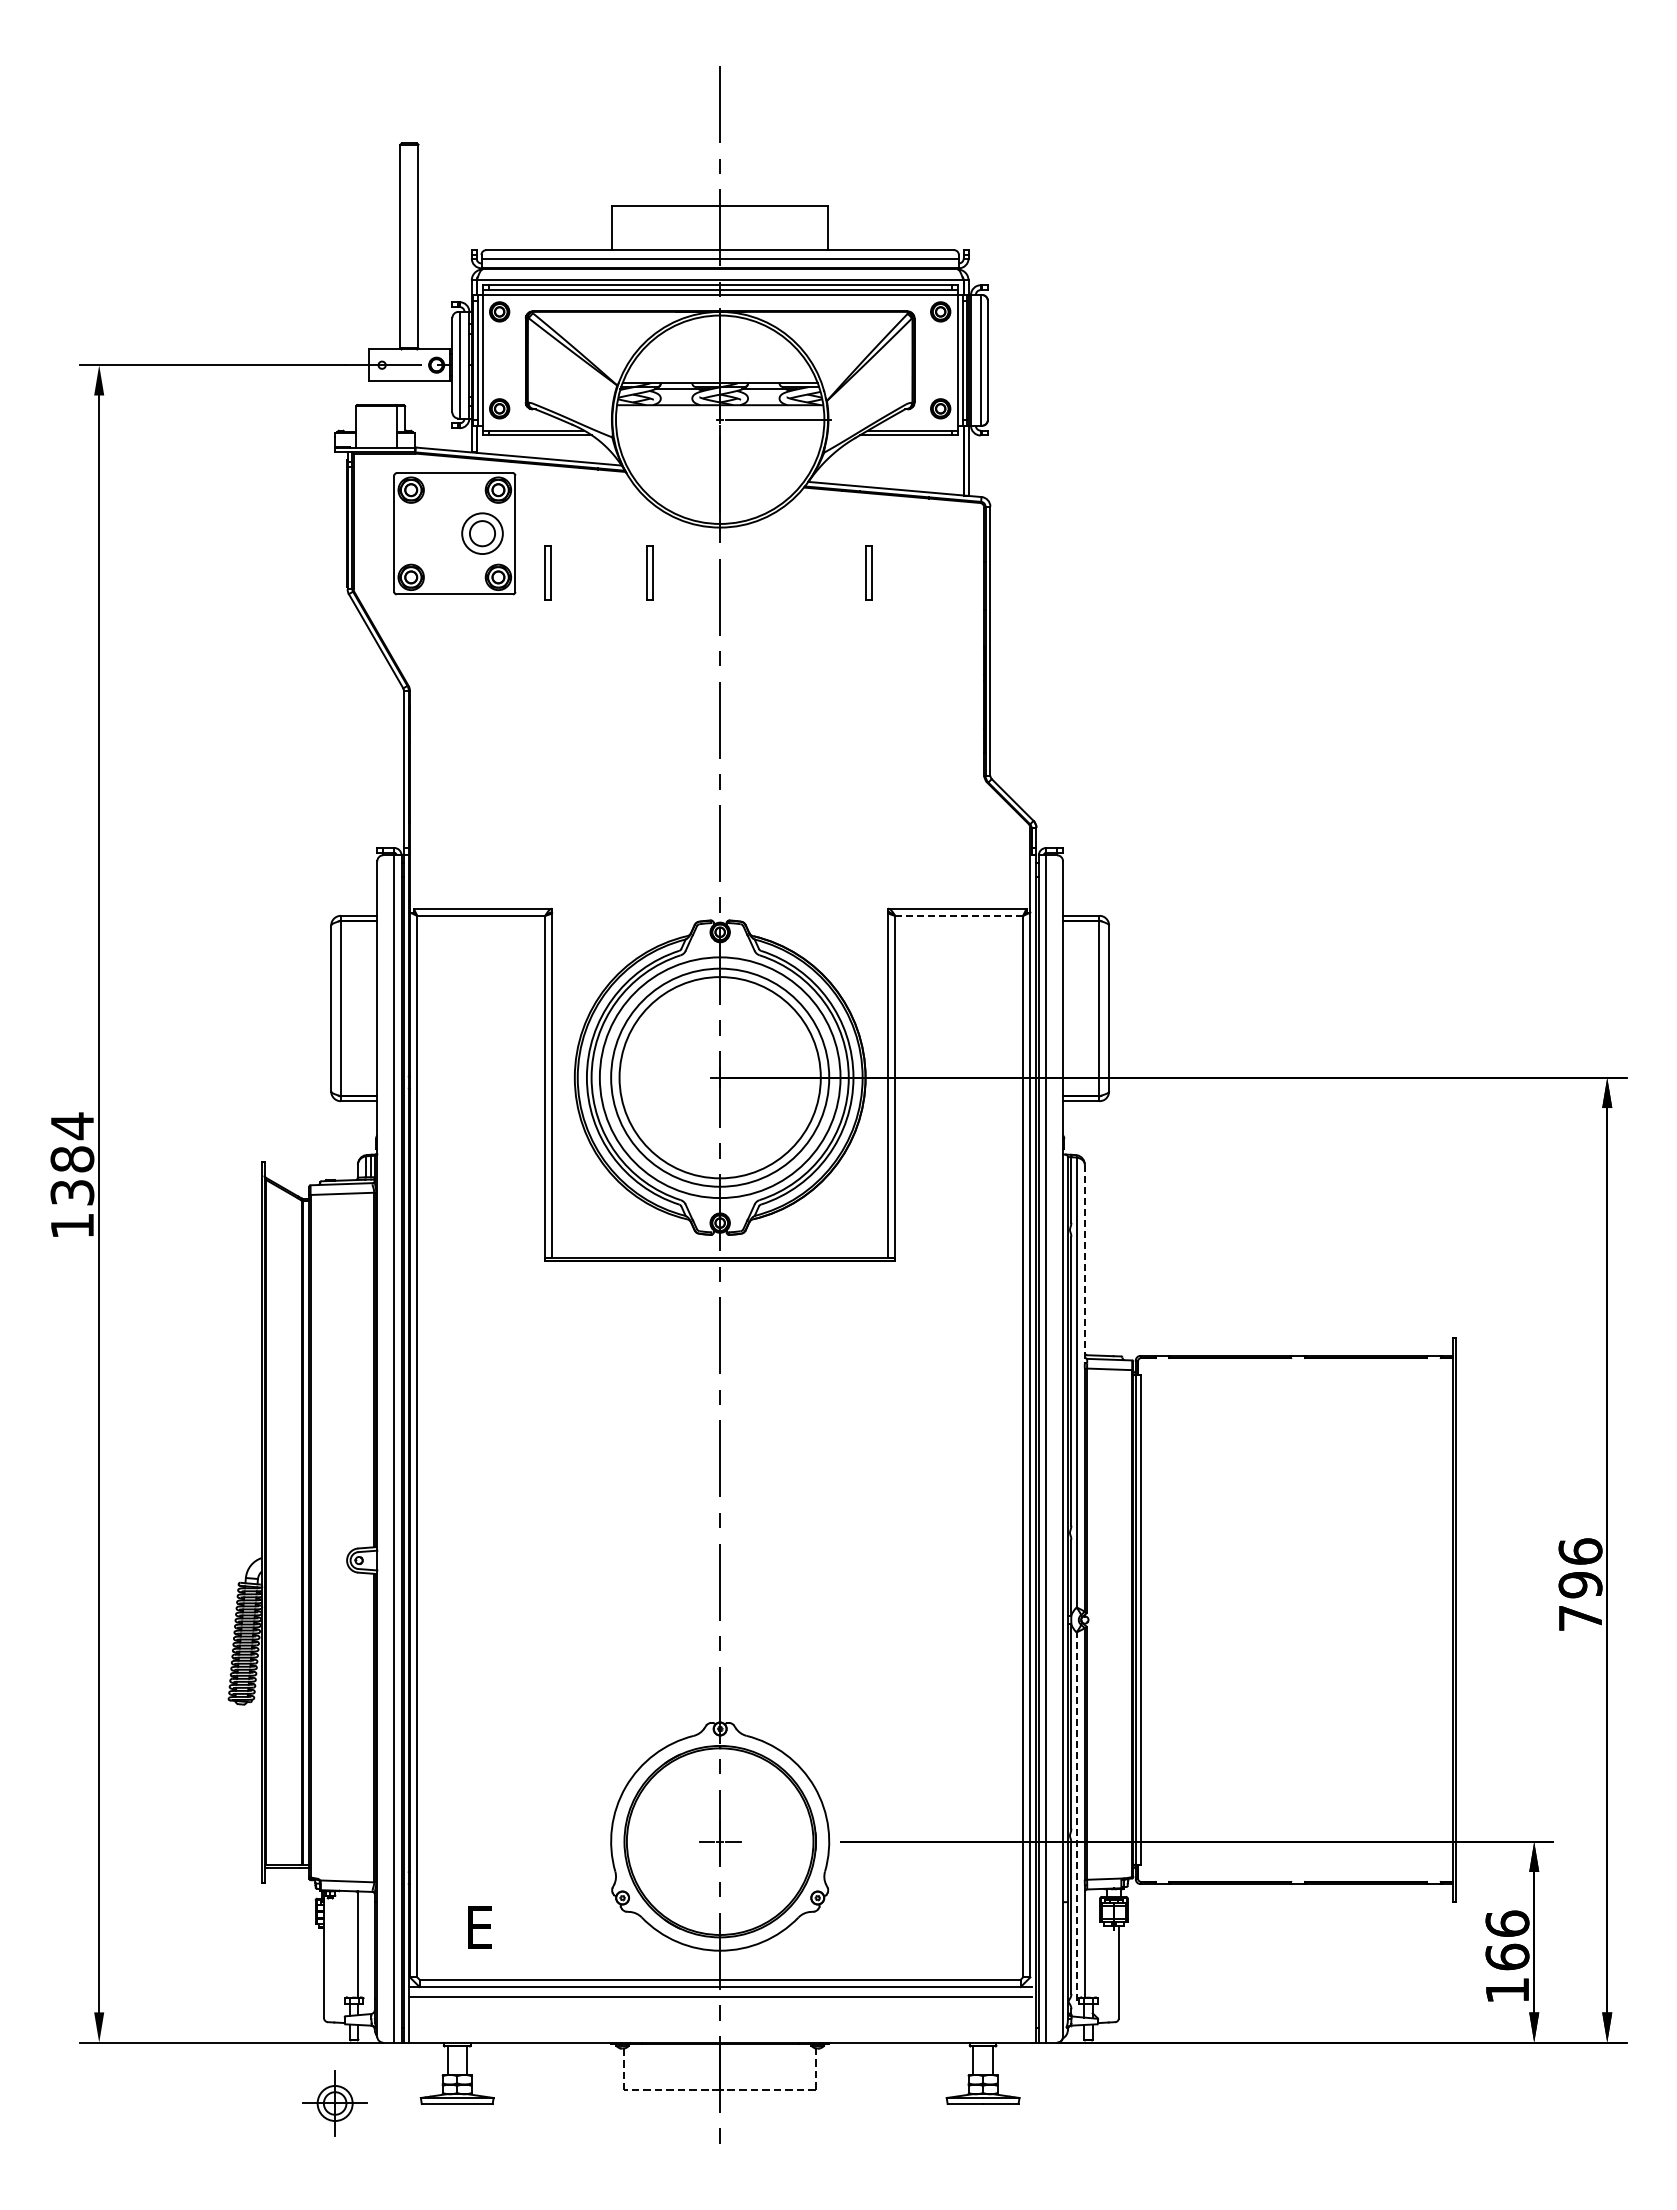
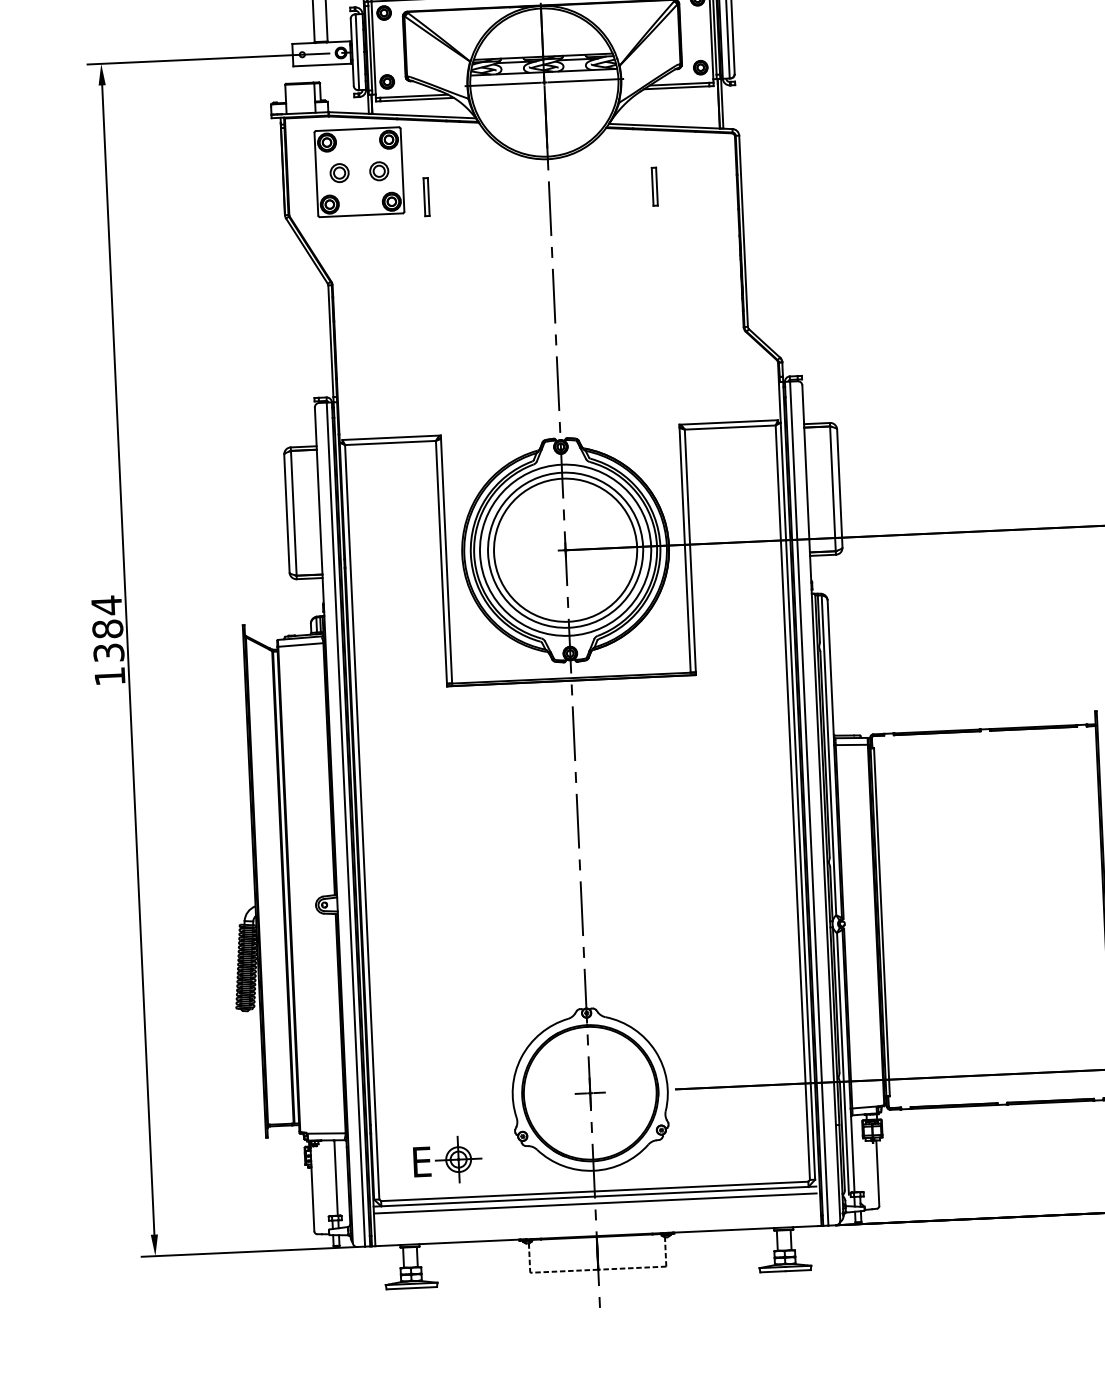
line: (661, 419) -> (502, 84), added
part: (426, 533) -> (339, 172), added
part: (482, 533) -> (379, 171), size x0.62
part: (649, 572) -> (499, 193), removed
line: (959, 915) -> (730, 427), dashed -> solid
line: (1084, 1263) -> (830, 670), dashed -> solid
line: (1076, 1815) -> (842, 1063), dashed -> solid
part: (334, 2103) -> (458, 1159), moved

